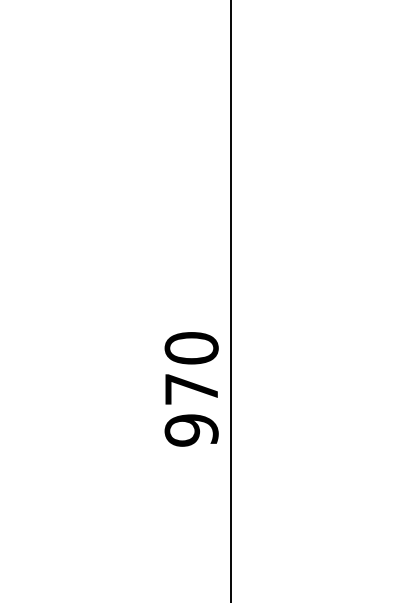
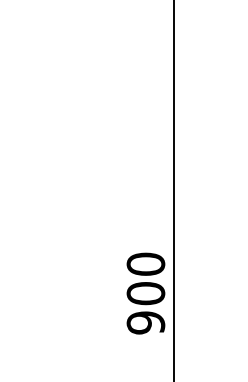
text: (191, 389) -> (145, 293), 970 -> 900

